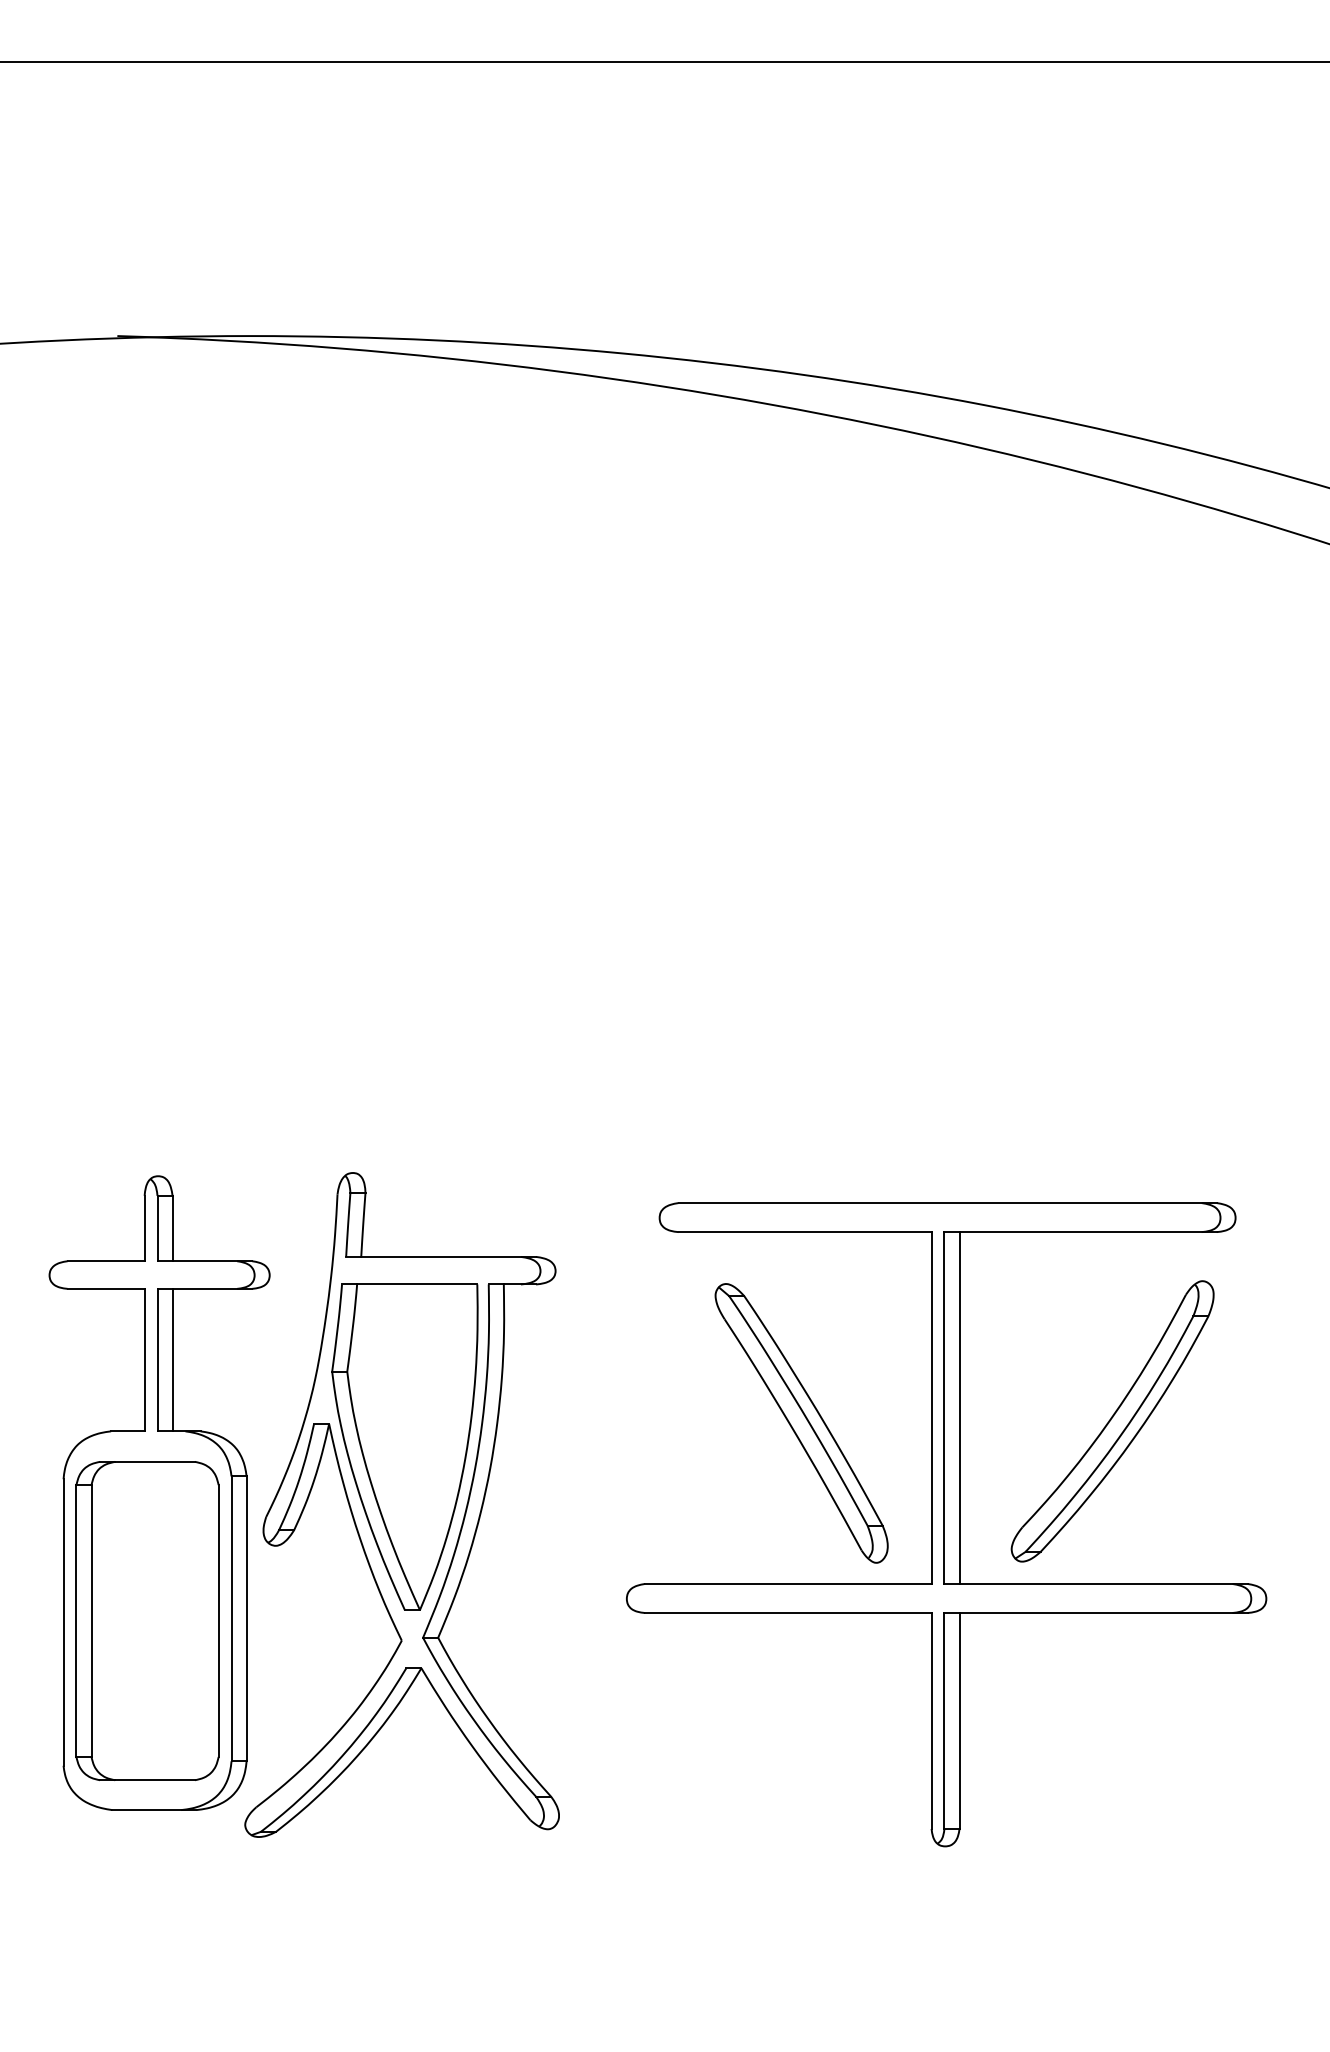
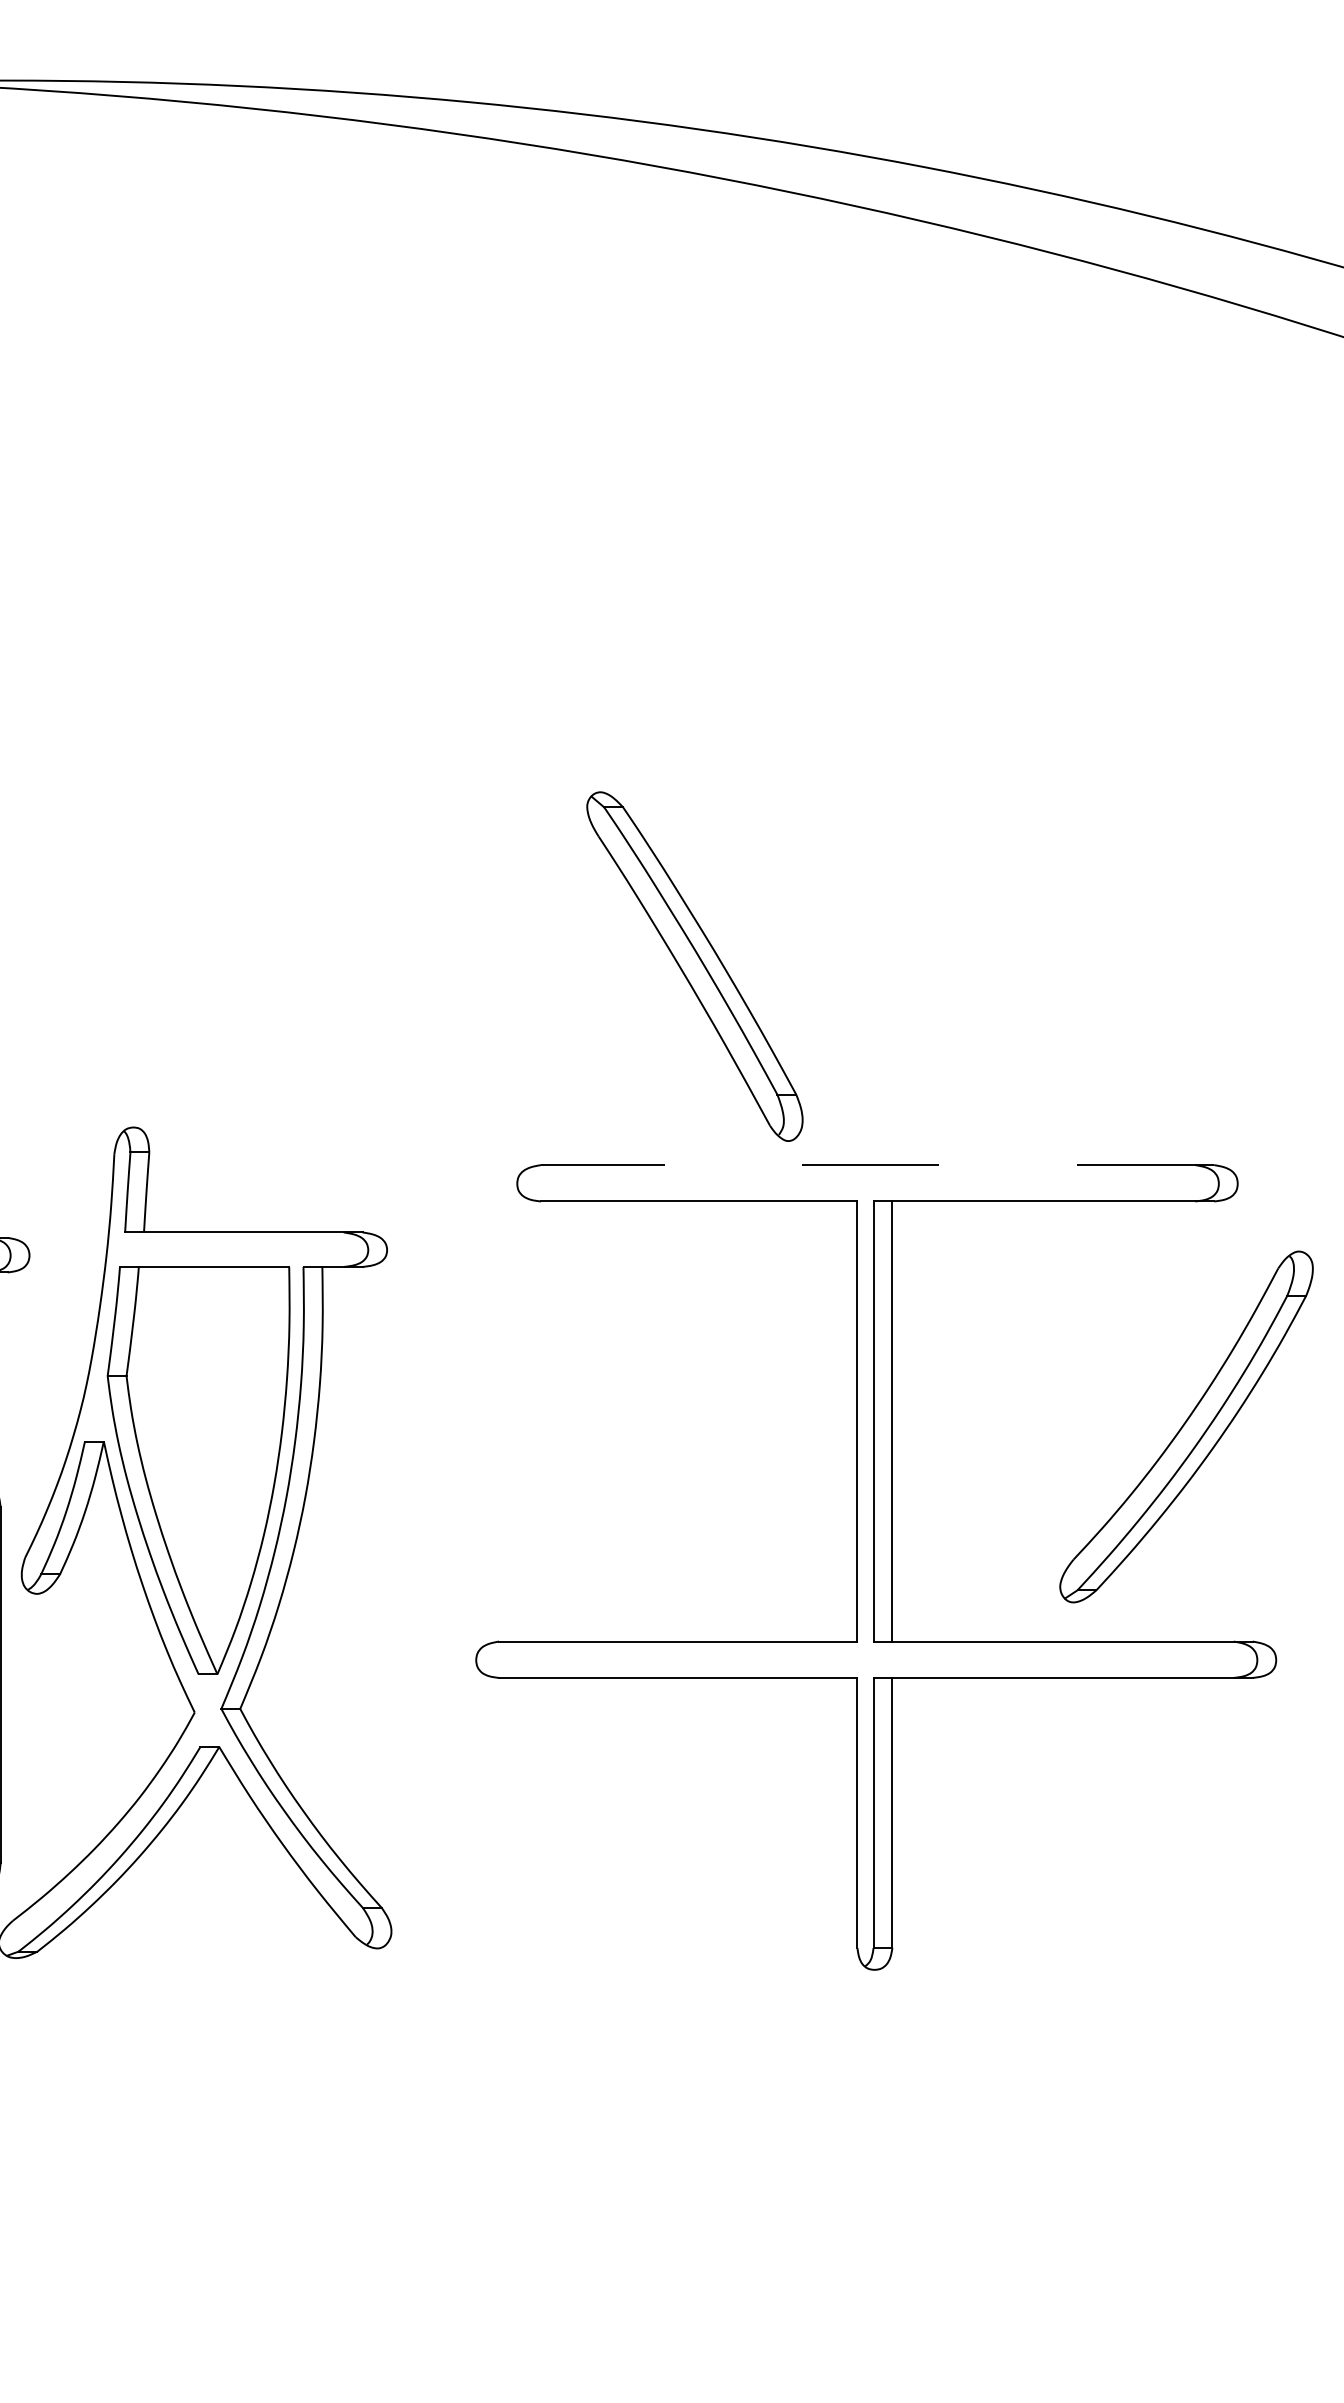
line: (947, 1203) -> (877, 1165), solid -> dashed
part: (1112, 1421) -> (1186, 1427), moved
part: (801, 1423) -> (694, 966), moved

